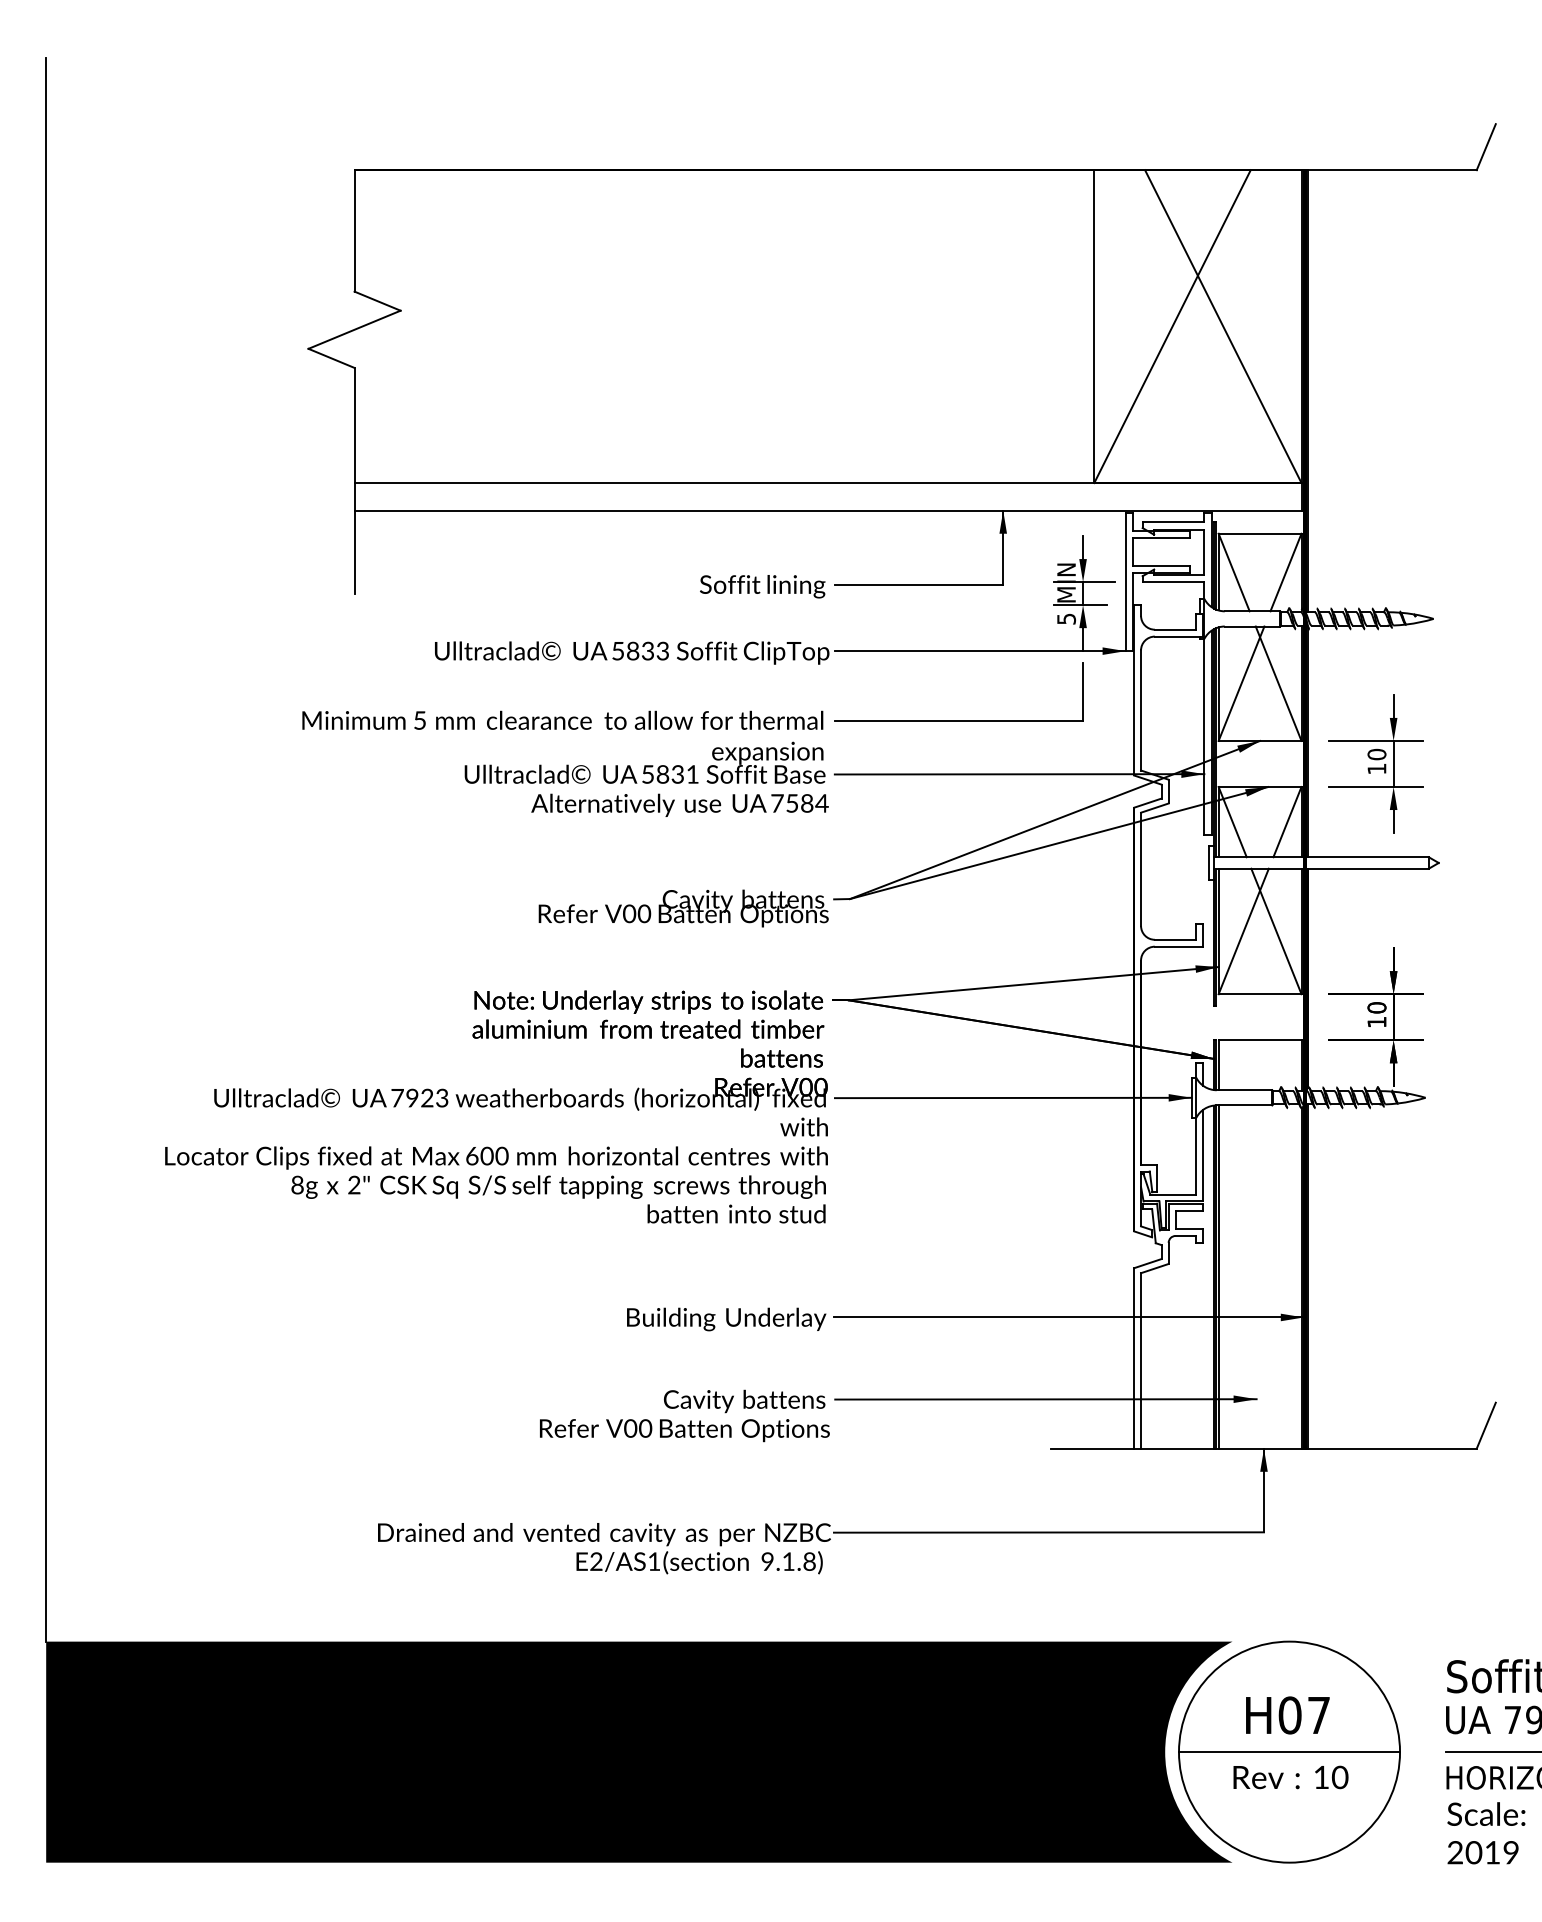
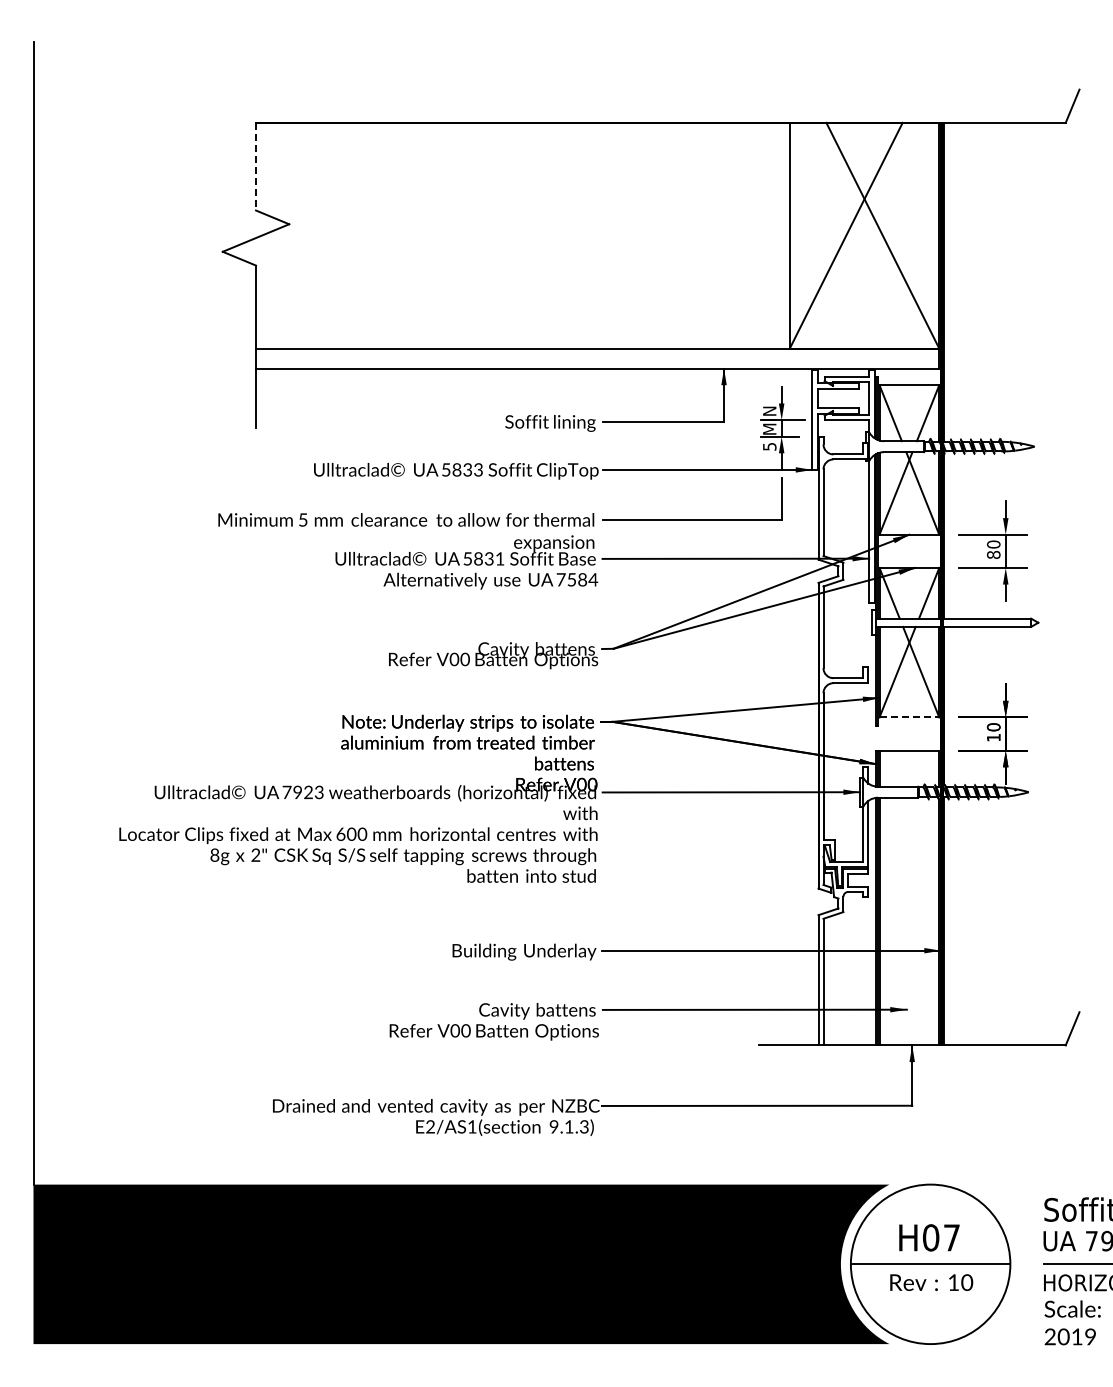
line: (355, 230) -> (256, 166), solid -> dashed
text: (1376, 768) -> (993, 554), 10 -> 80
line: (1260, 994) -> (909, 717), solid -> dashed
text: (809, 1561) -> (584, 1126), 9.1.8) -> 9.1.3)

